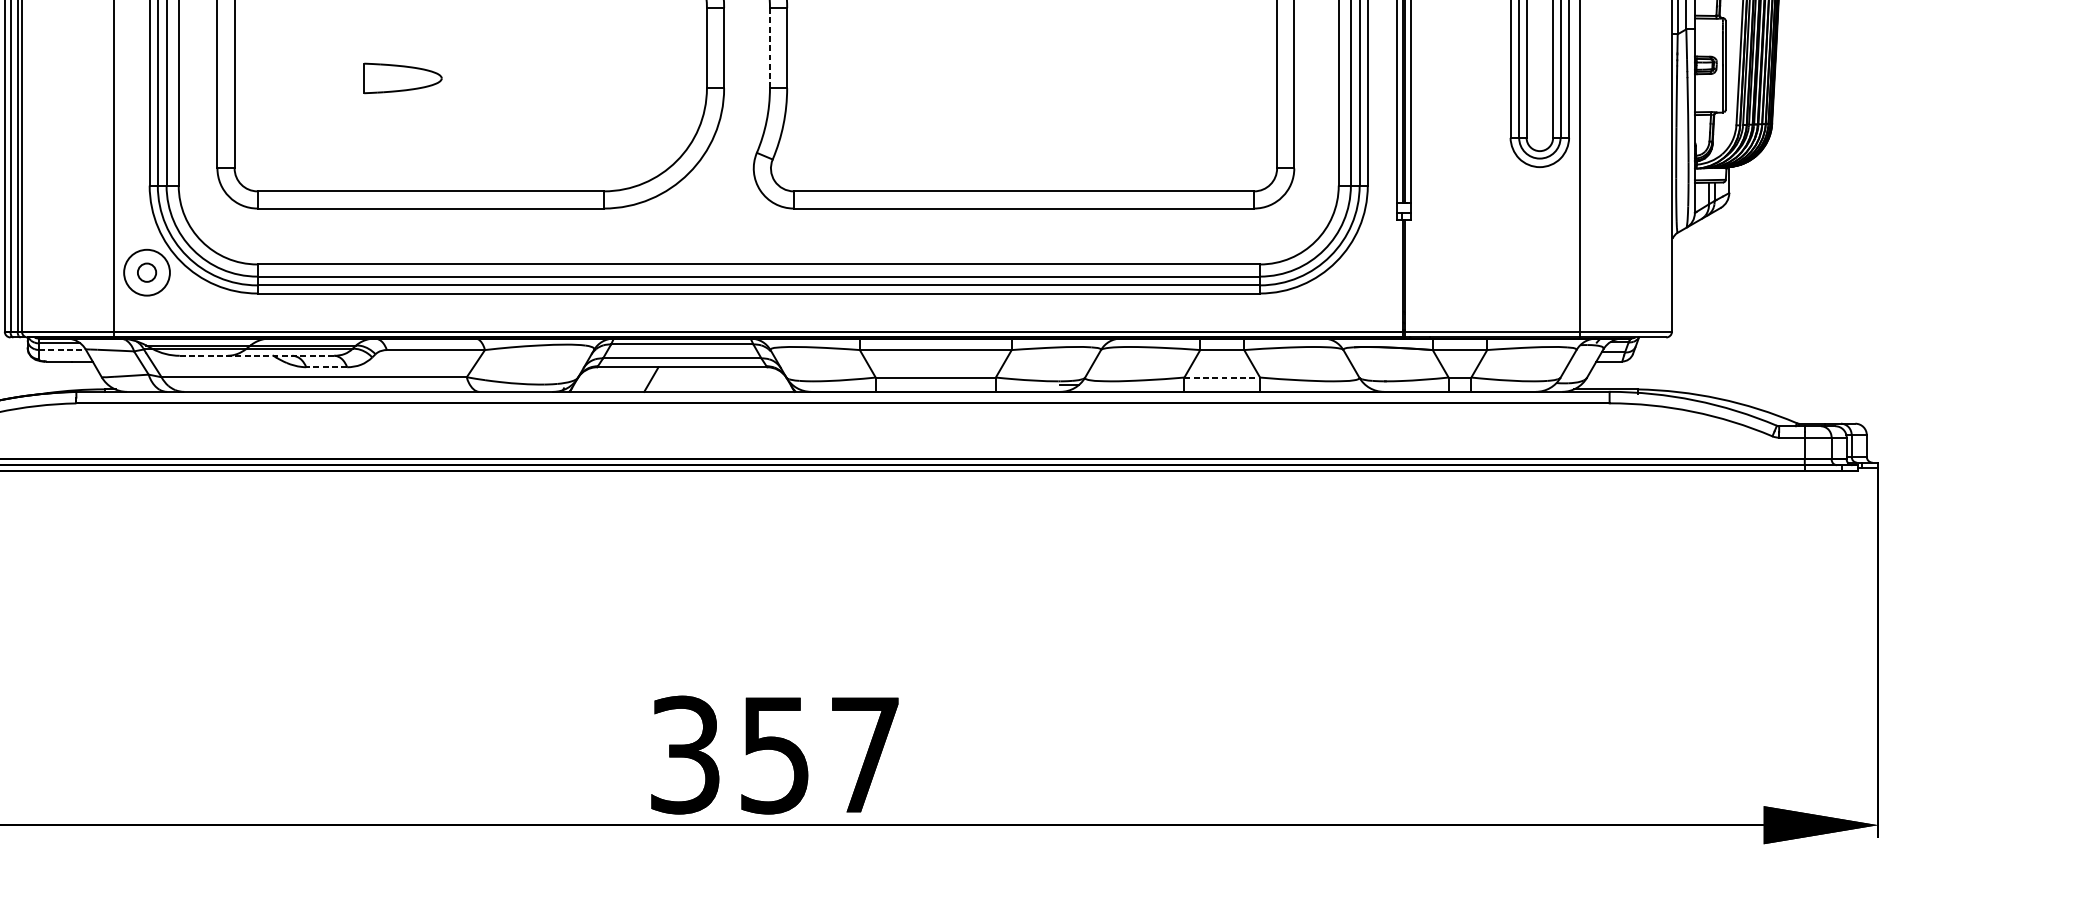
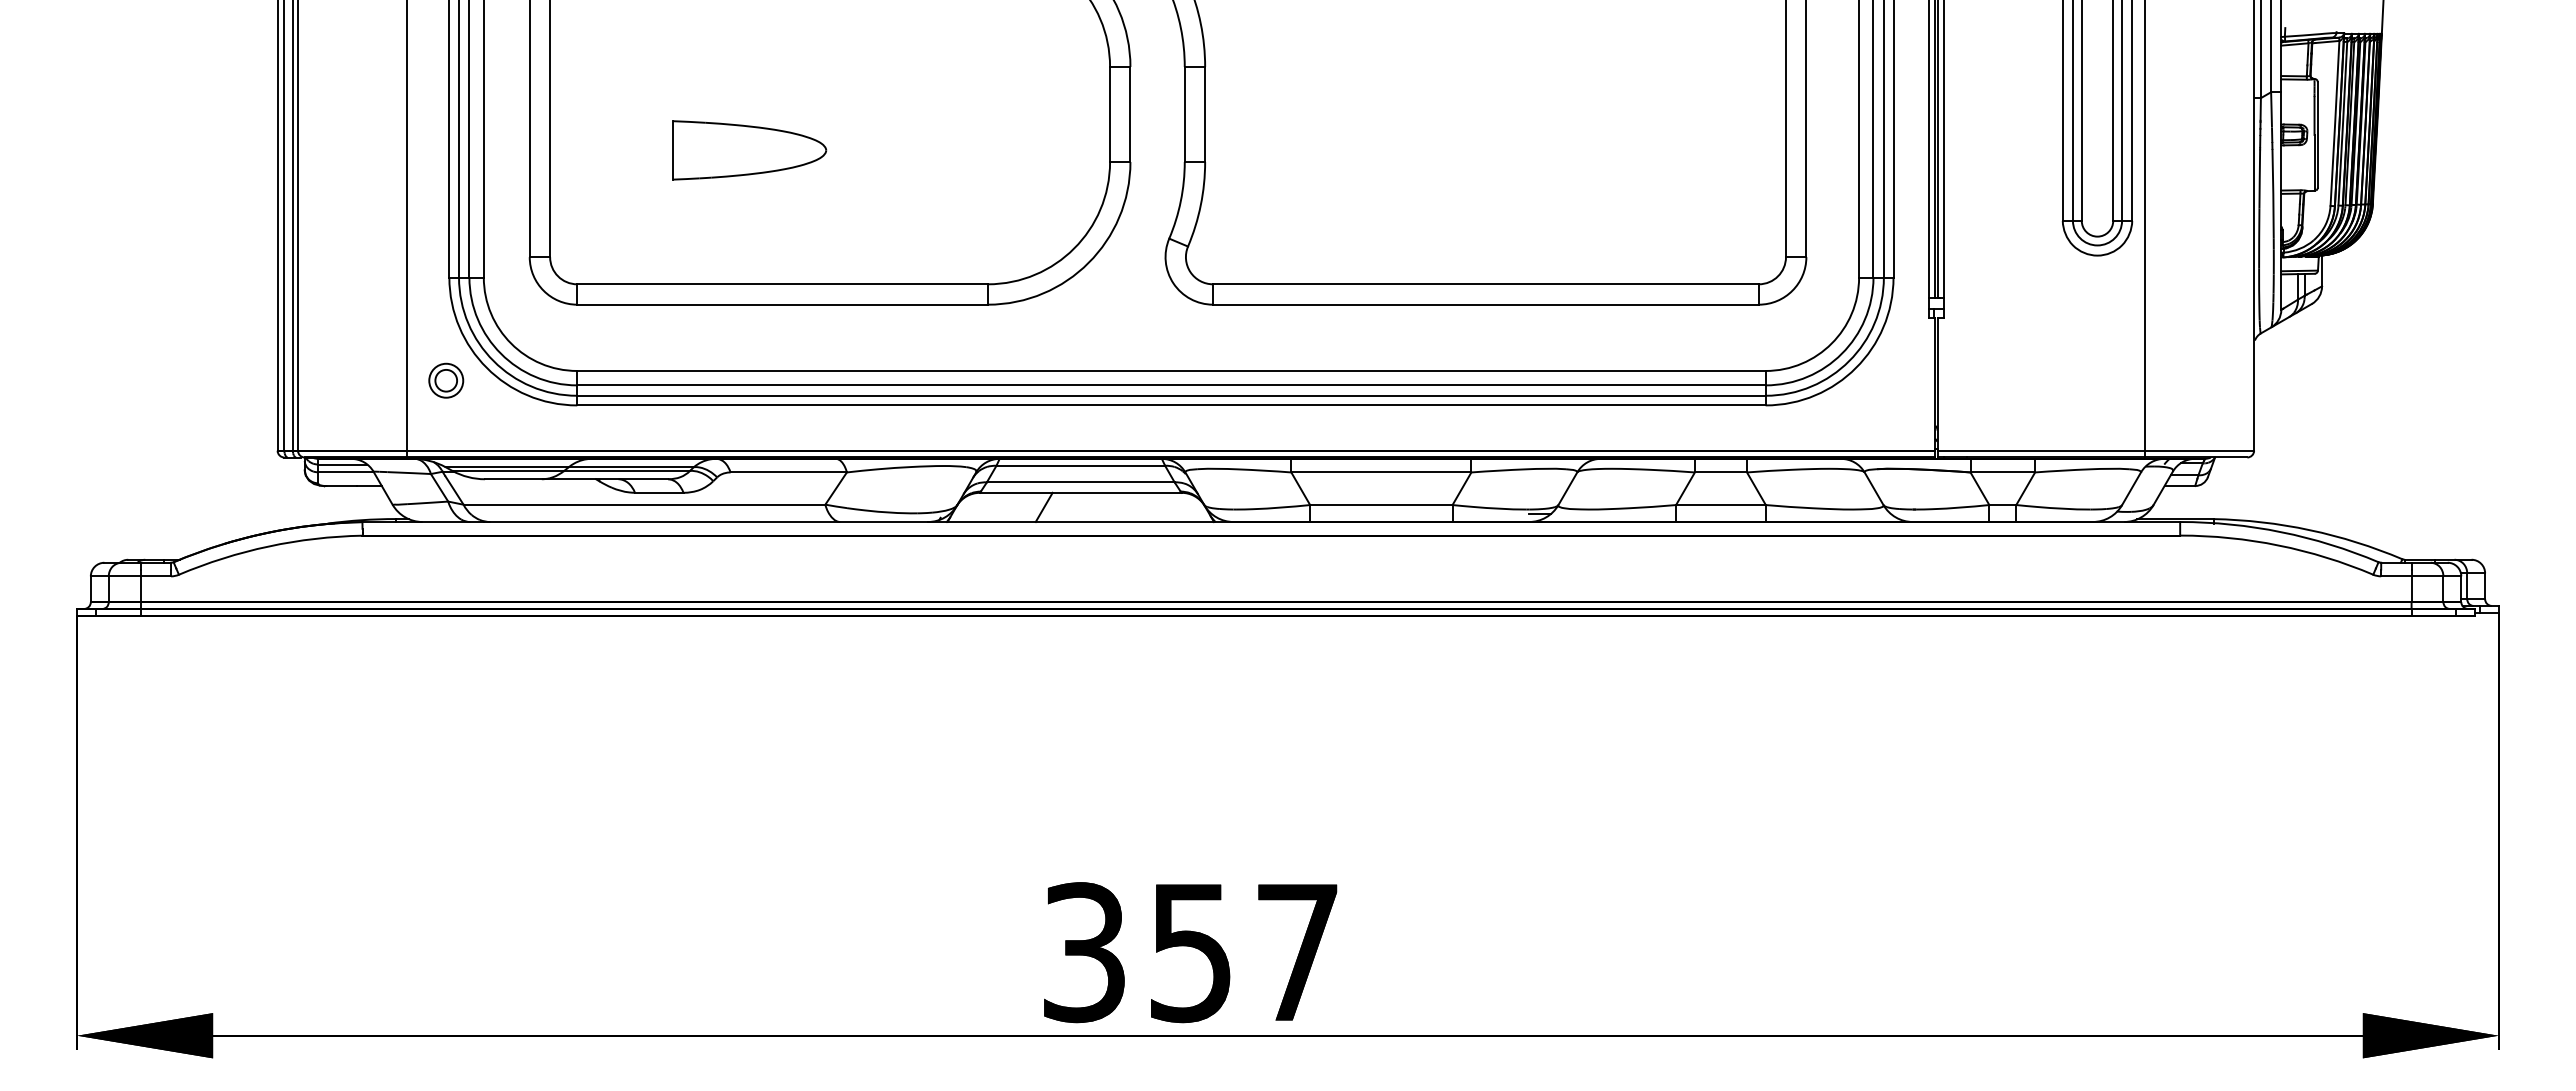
line: (769, 48) -> (1184, 114), dashed -> solid
part: (402, 78) -> (749, 150), size x1.67
circle: (147, 272) -> (446, 380), size x0.62
line: (62, 350) -> (345, 472), dashed -> solid
line: (256, 356) -> (576, 479), dashed -> solid
line: (326, 366) -> (658, 492), dashed -> solid
line: (1221, 377) -> (1720, 505), dashed -> solid

